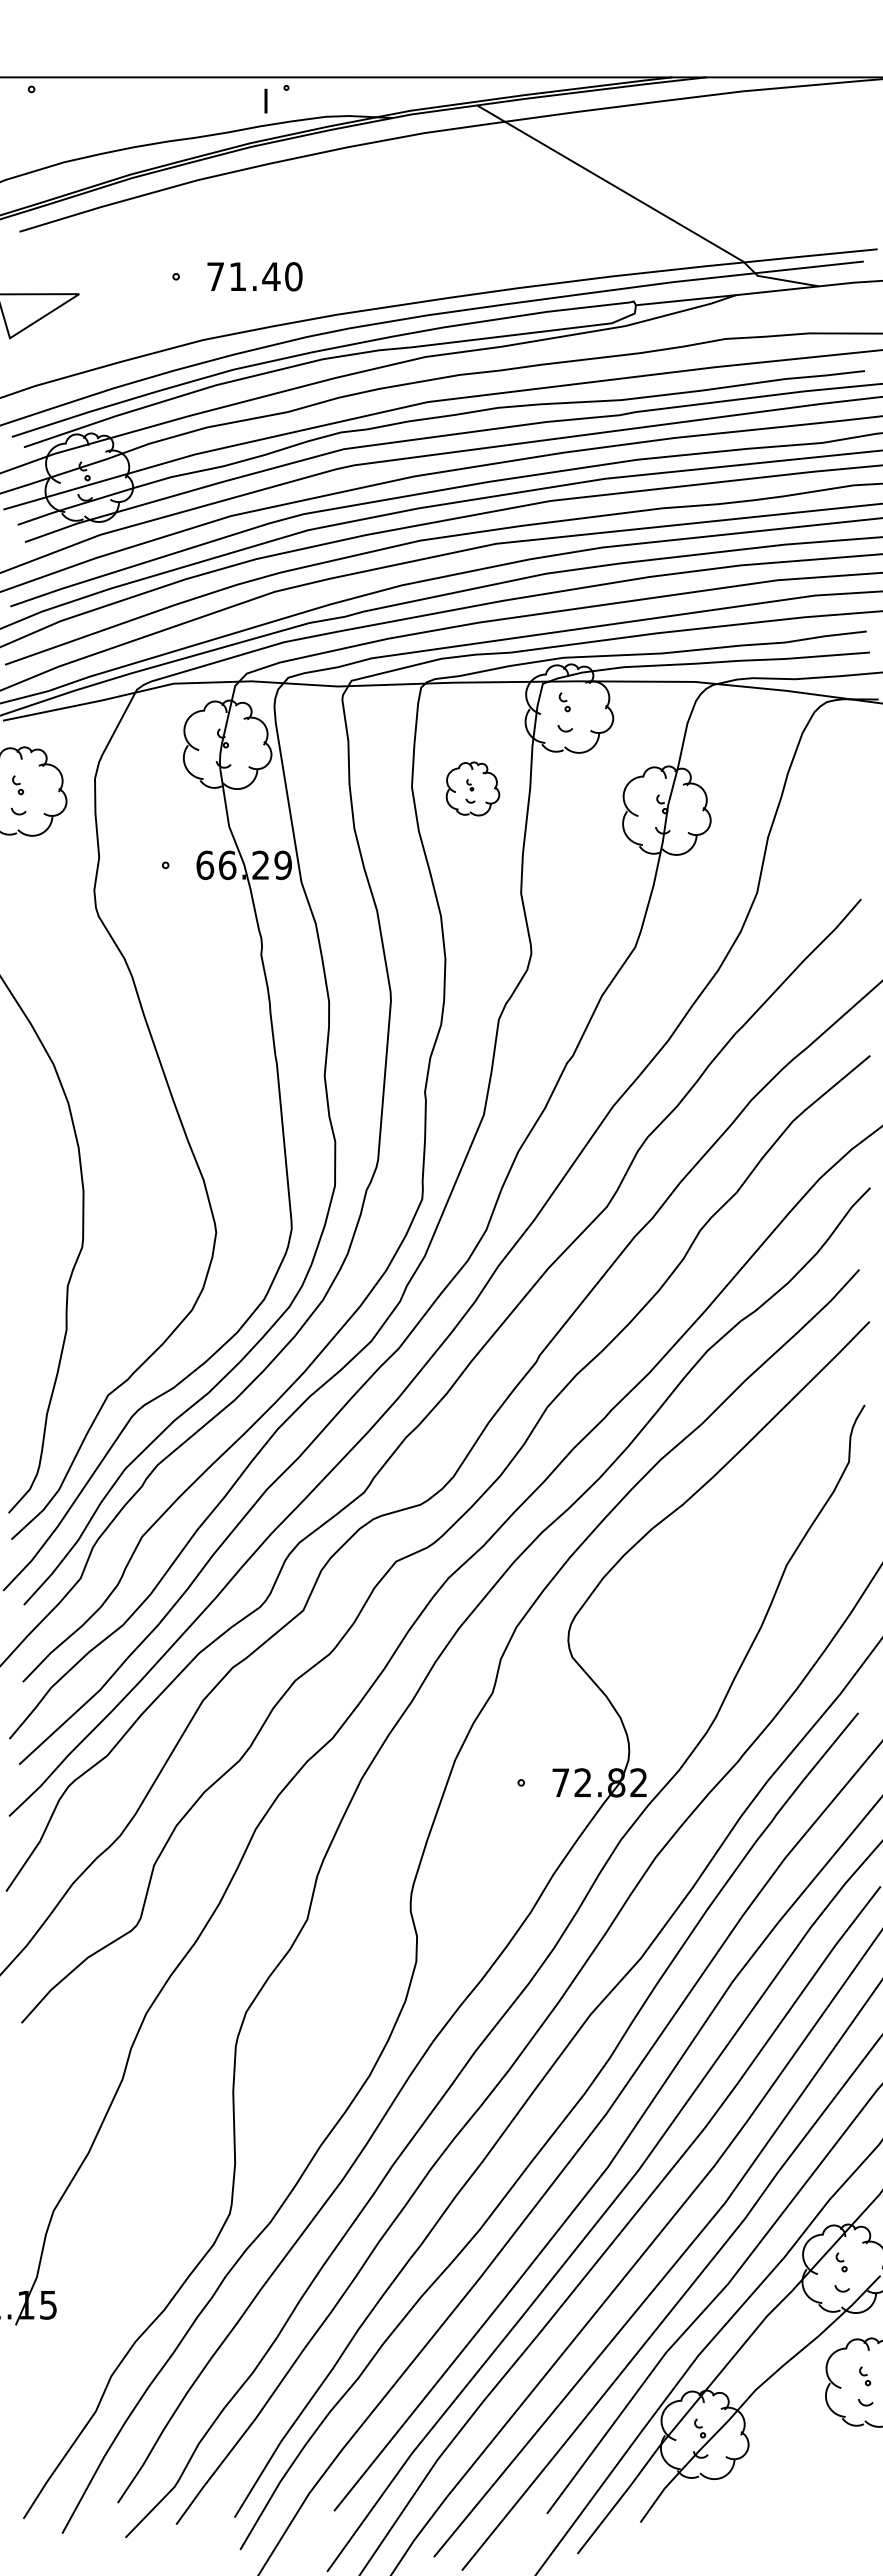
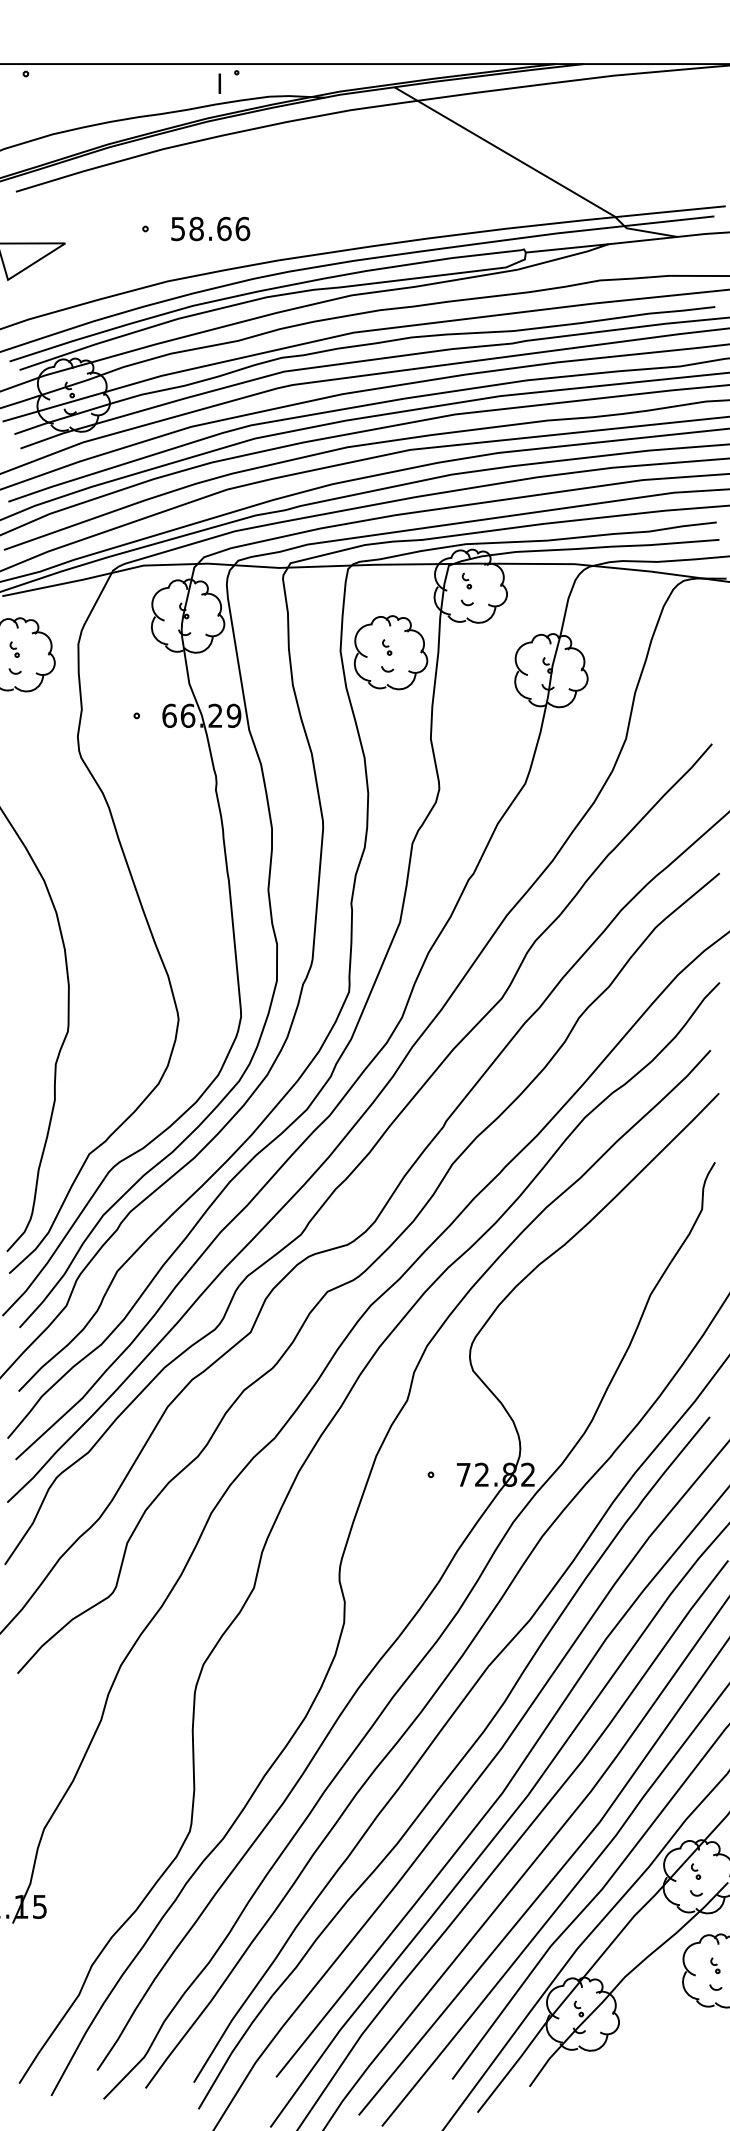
text: (254, 276) -> (210, 228), 71.40 -> 58.66
part: (472, 788) -> (390, 652), size x1.67

